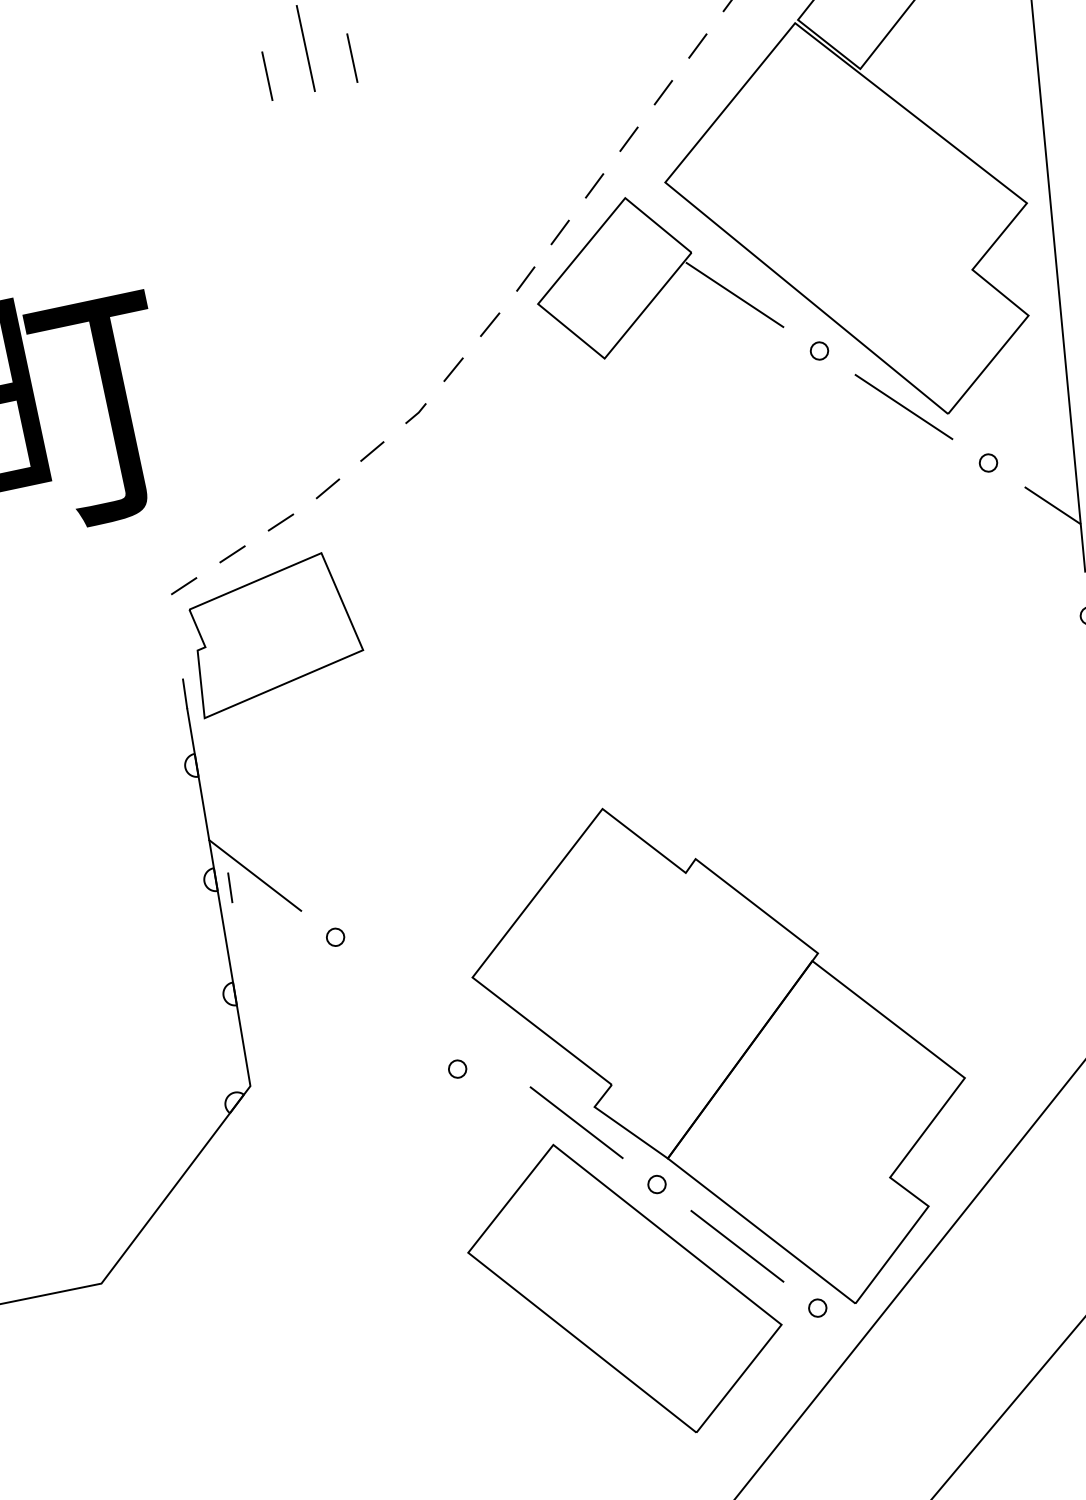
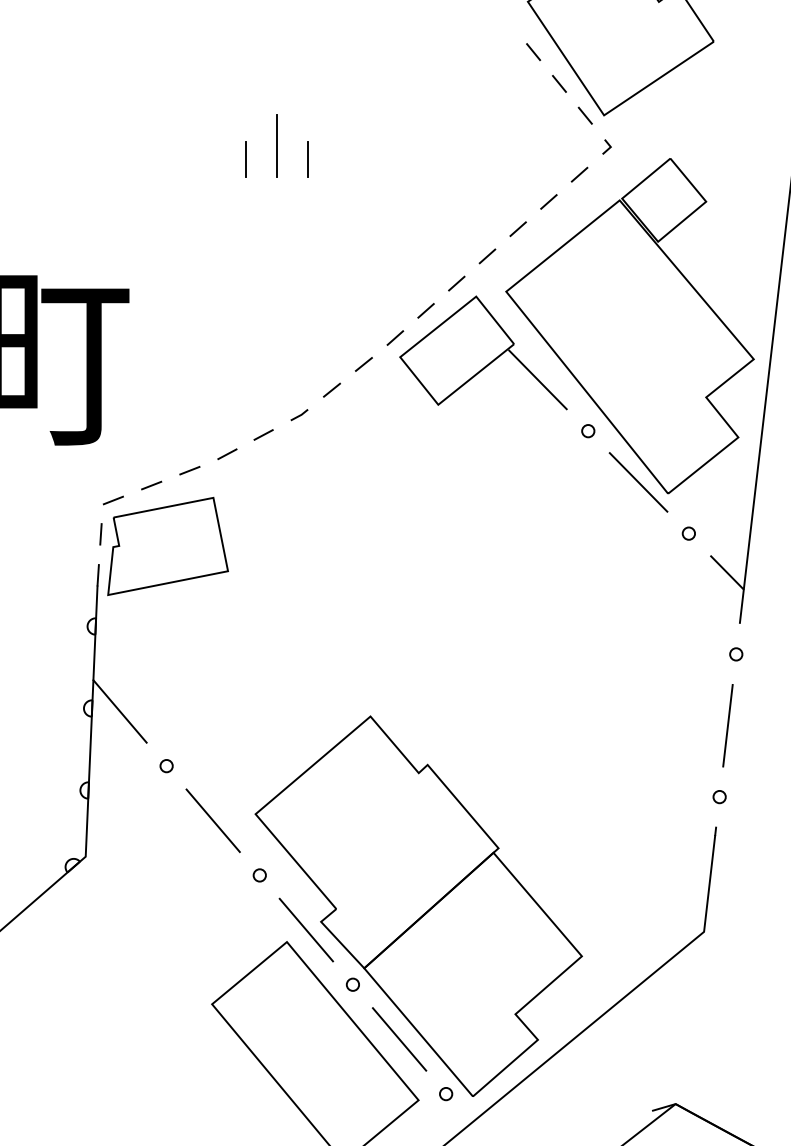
line: (229, 888) -> (100, 534), moved
line: (414, 998) -> (212, 820), added
circle: (457, 1069) -> (259, 875), moved

